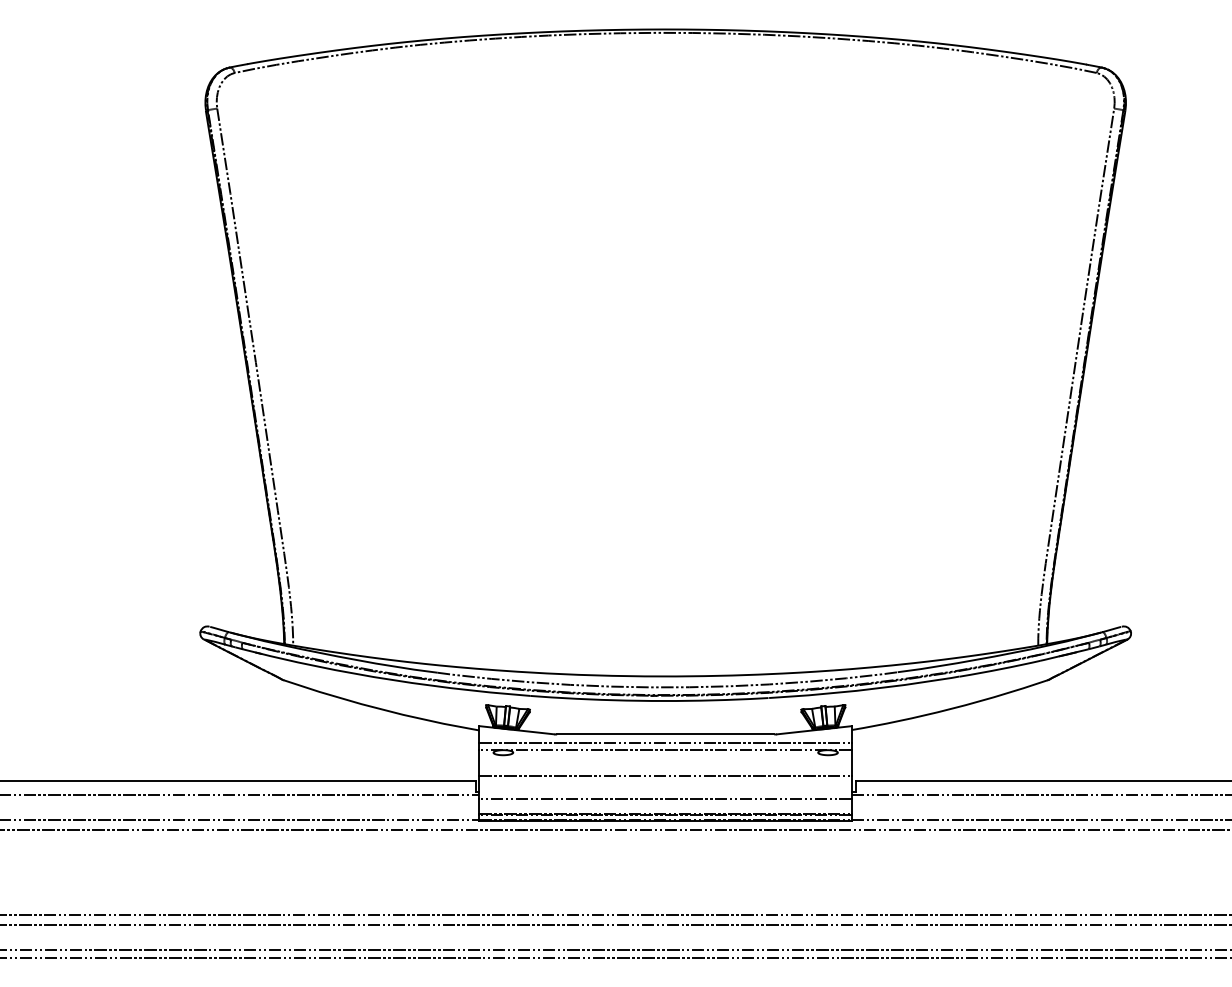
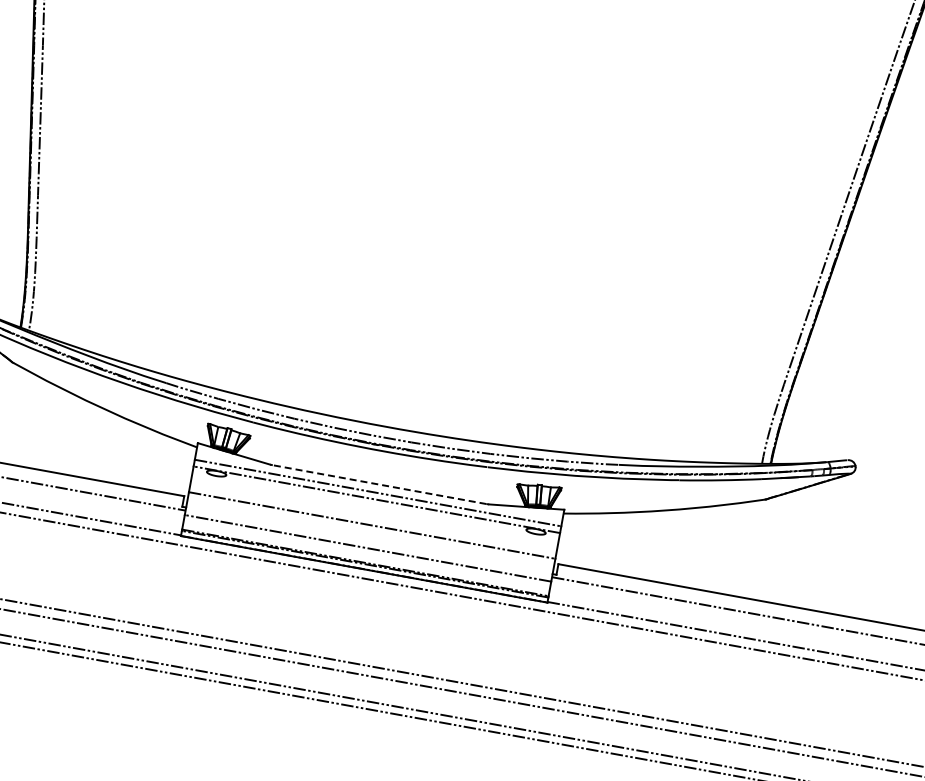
line: (665, 734) -> (379, 484), solid -> dashed

